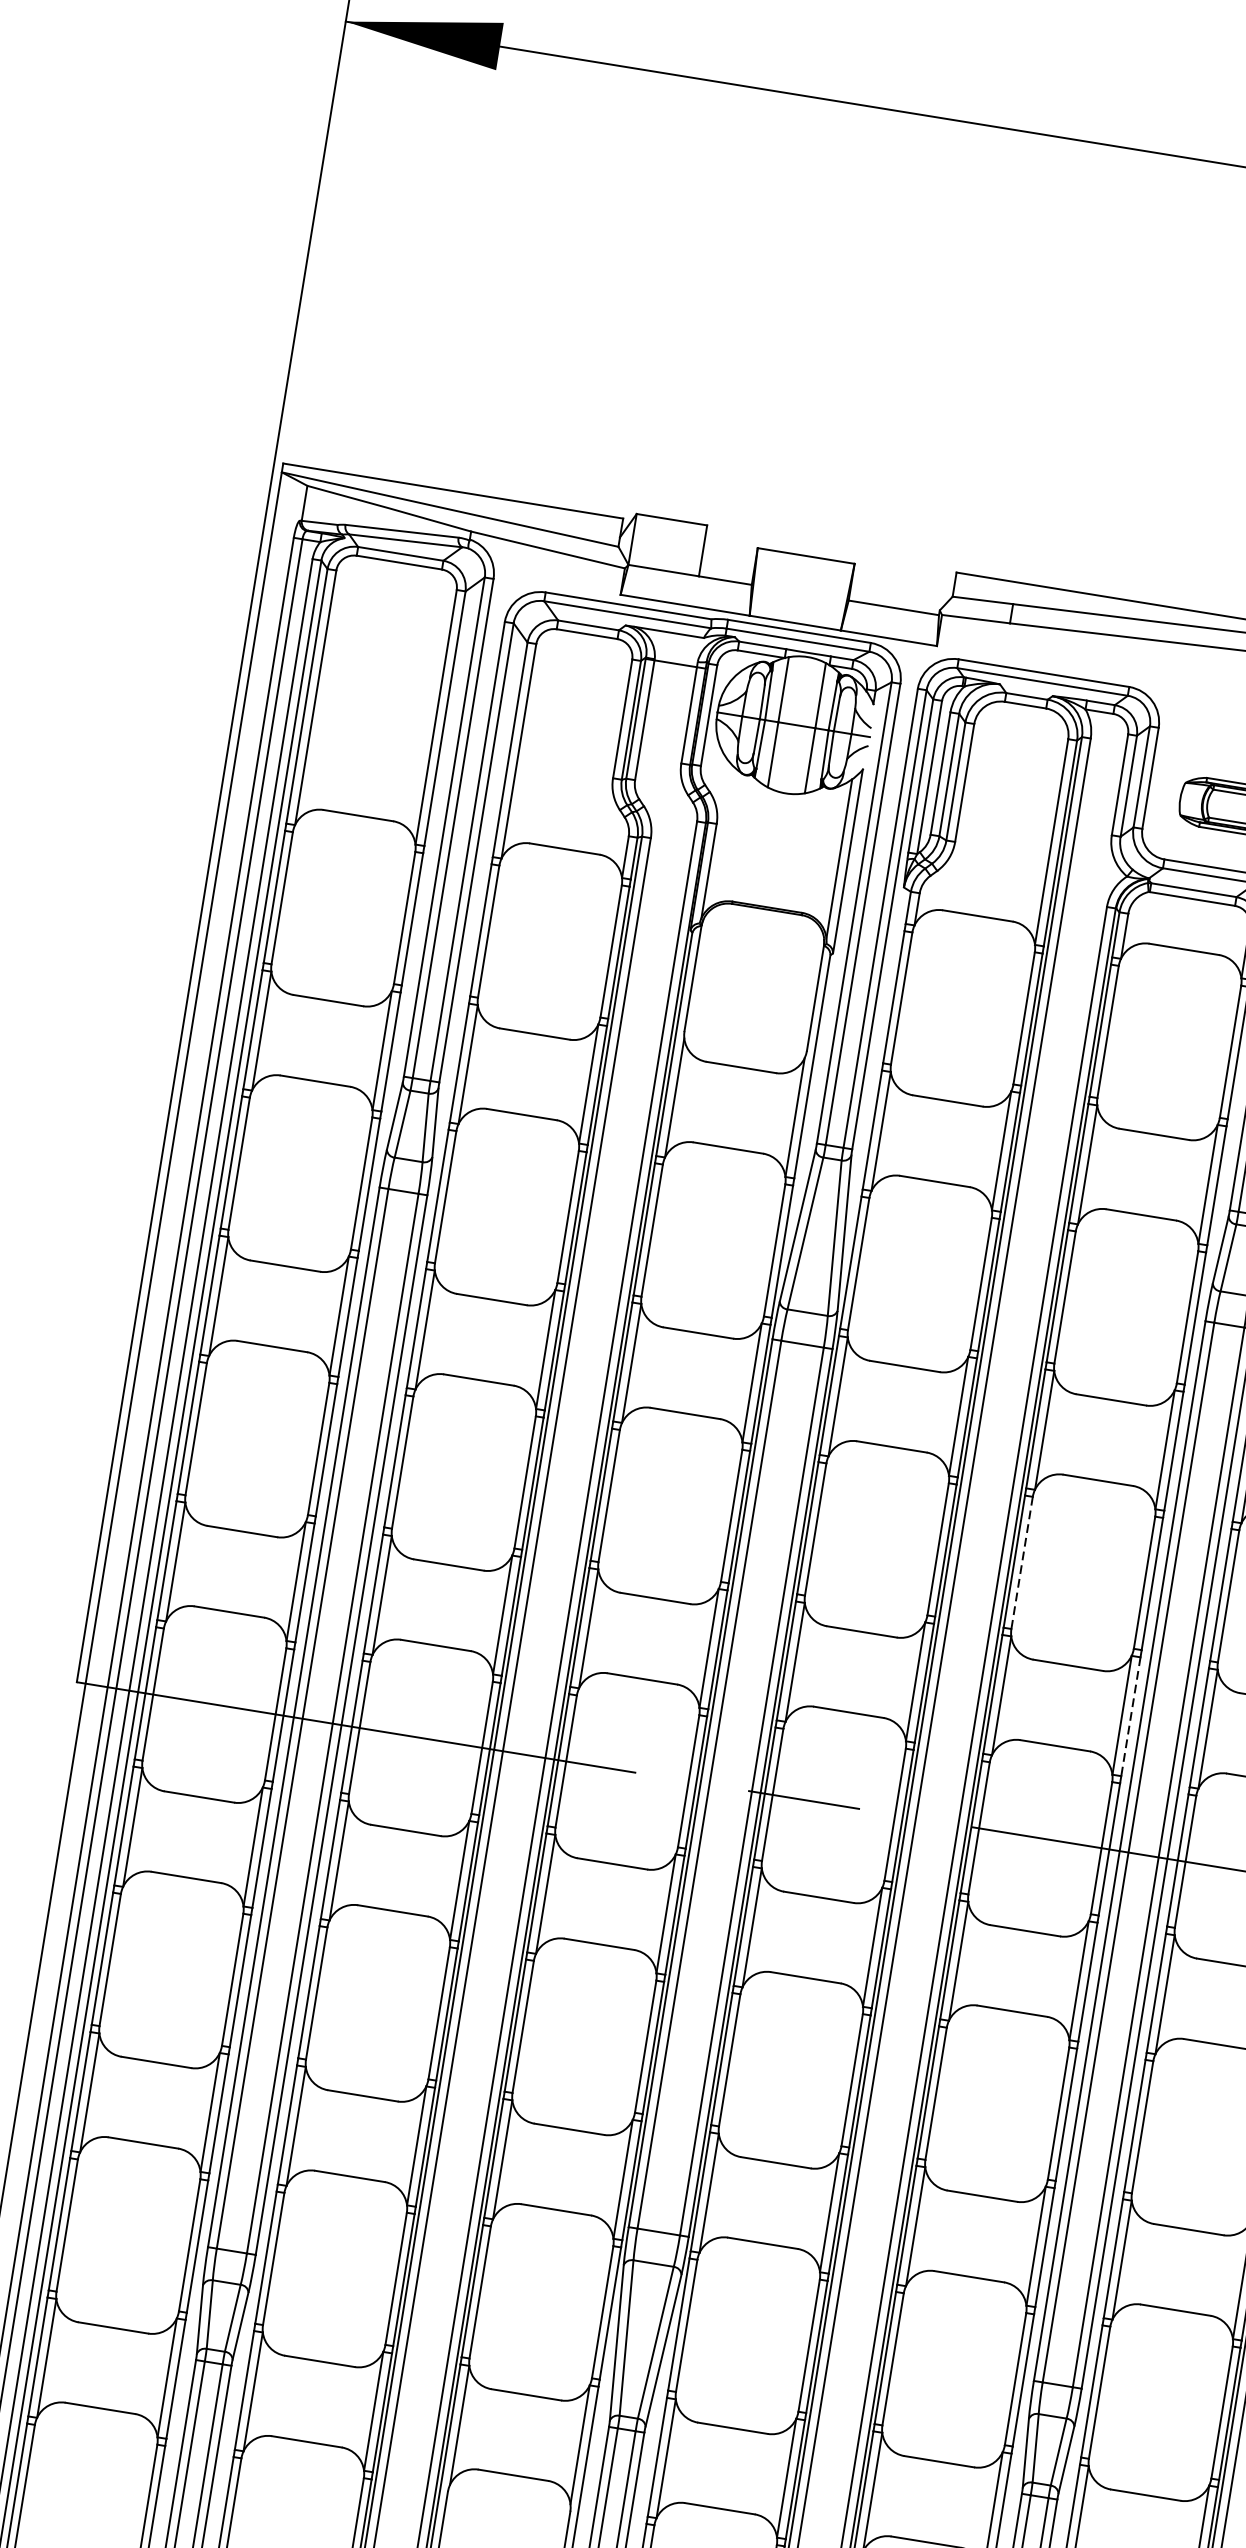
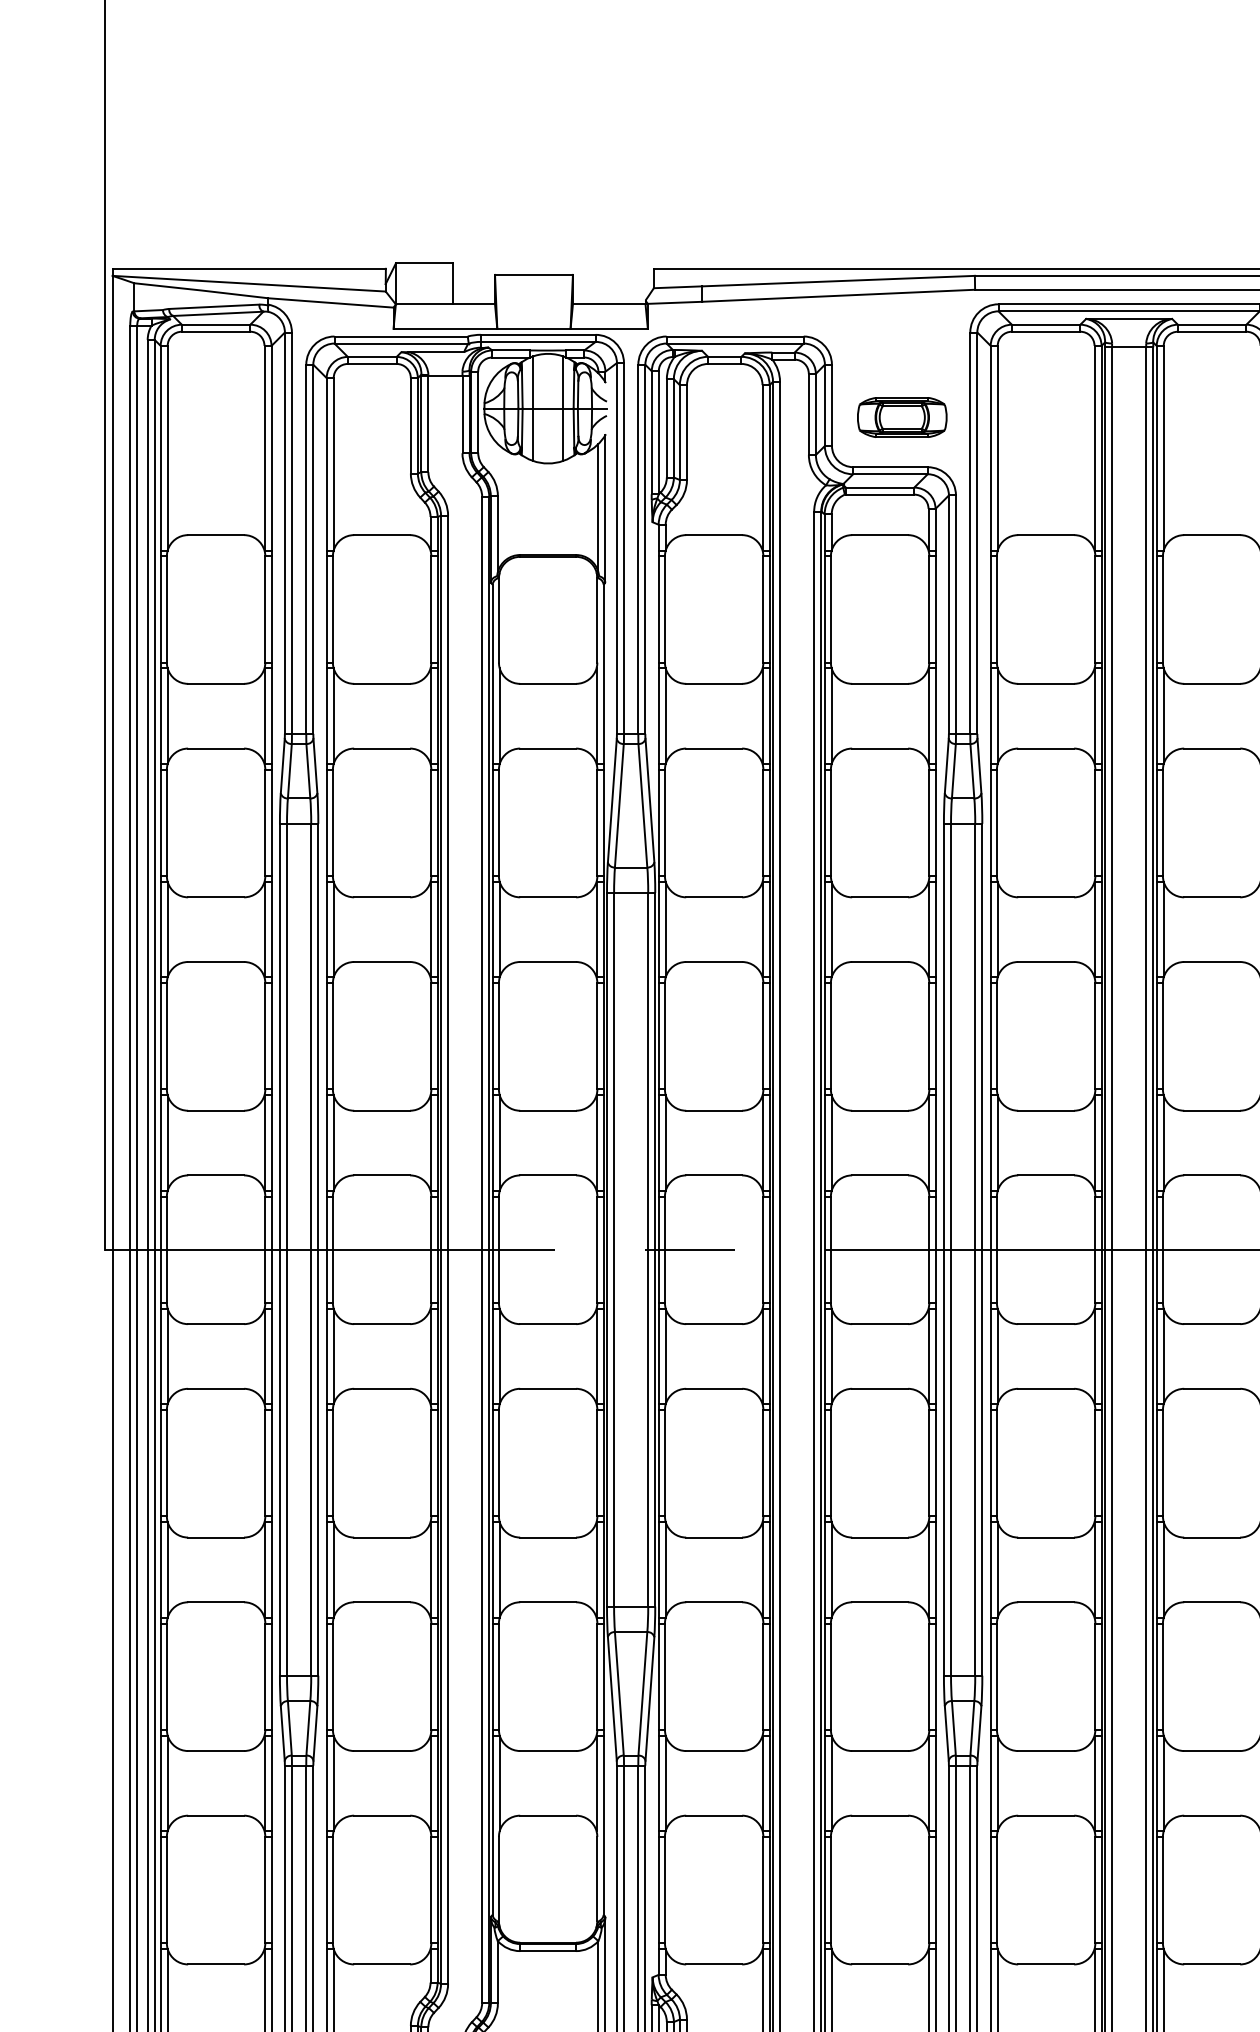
line: (1021, 1563) -> (830, 1036), dashed -> solid
line: (1130, 1717) -> (935, 1143), dashed -> solid

